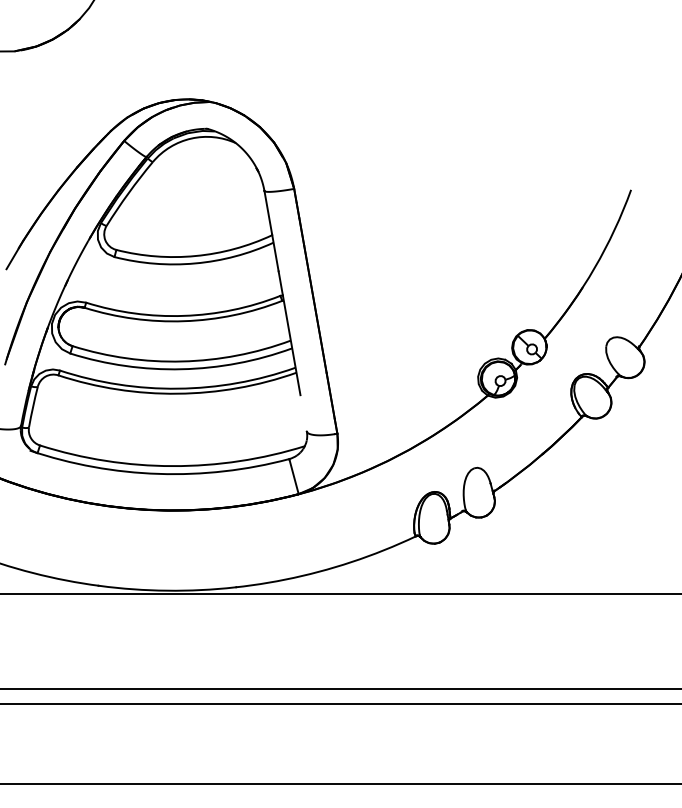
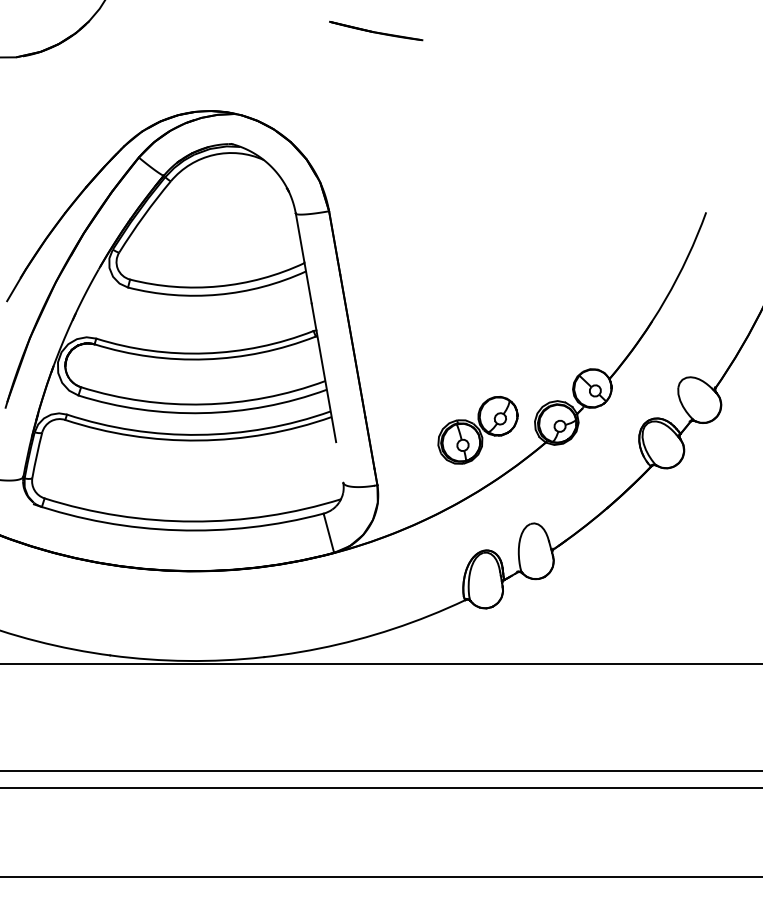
part: (336, 27) -> (376, 30), added
part: (426, 384) -> (477, 430), added

